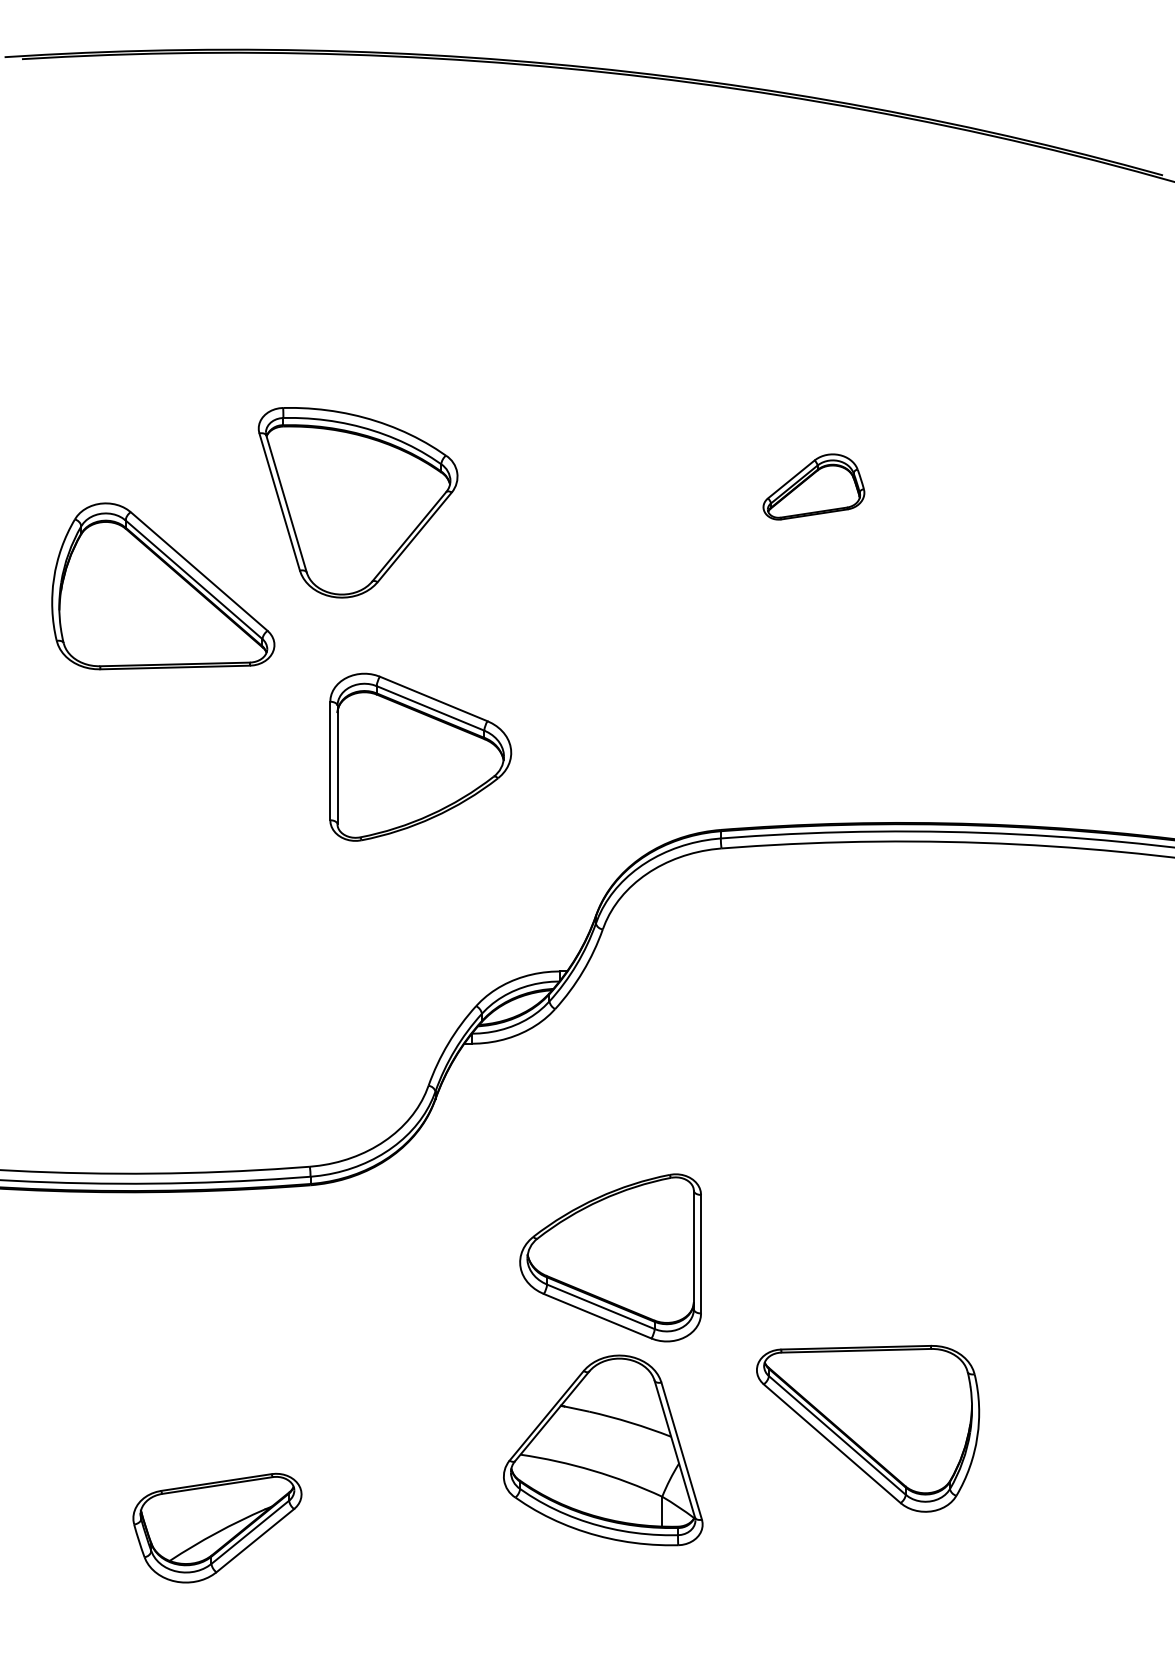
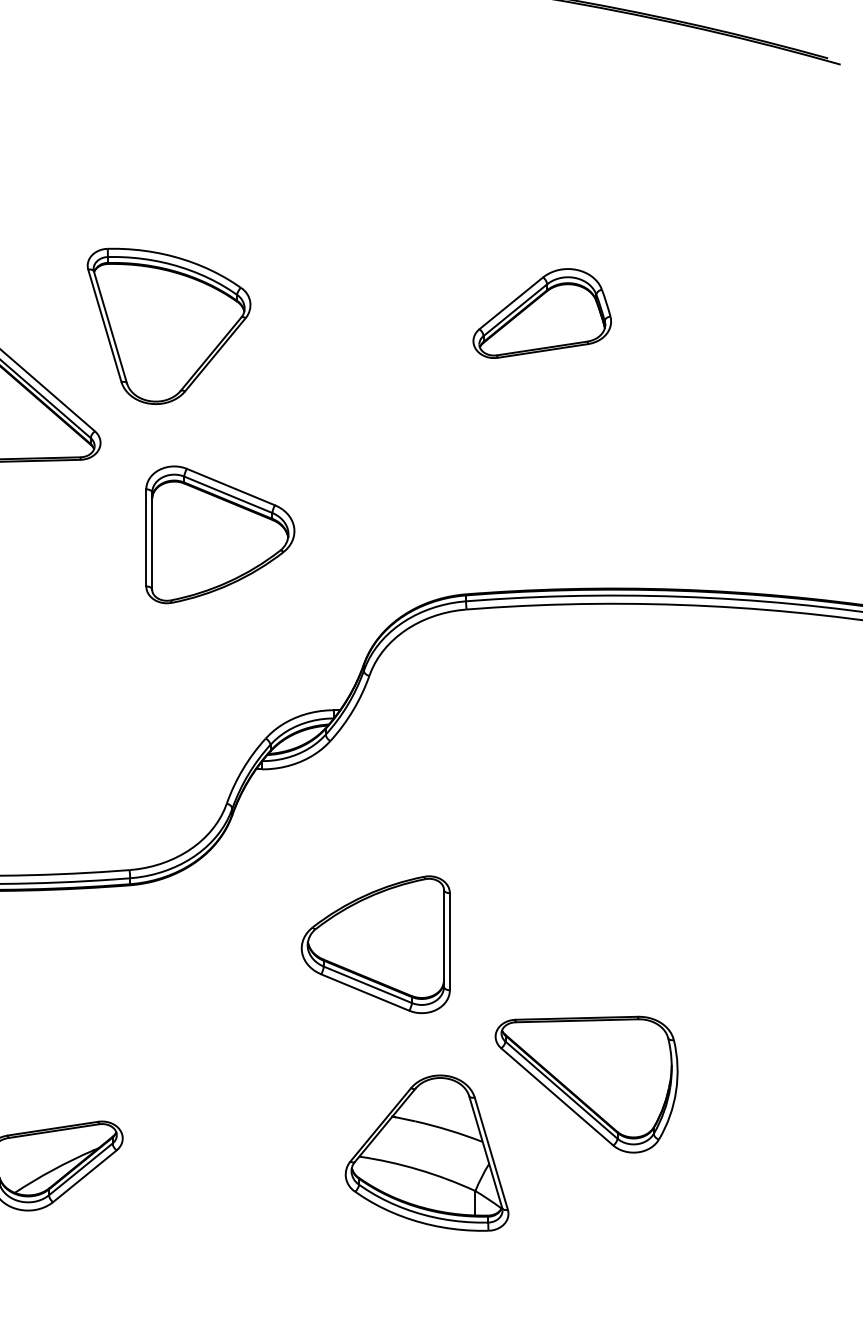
part: (813, 486) -> (541, 313), size x1.67
part: (603, 1450) -> (427, 1153), moved

